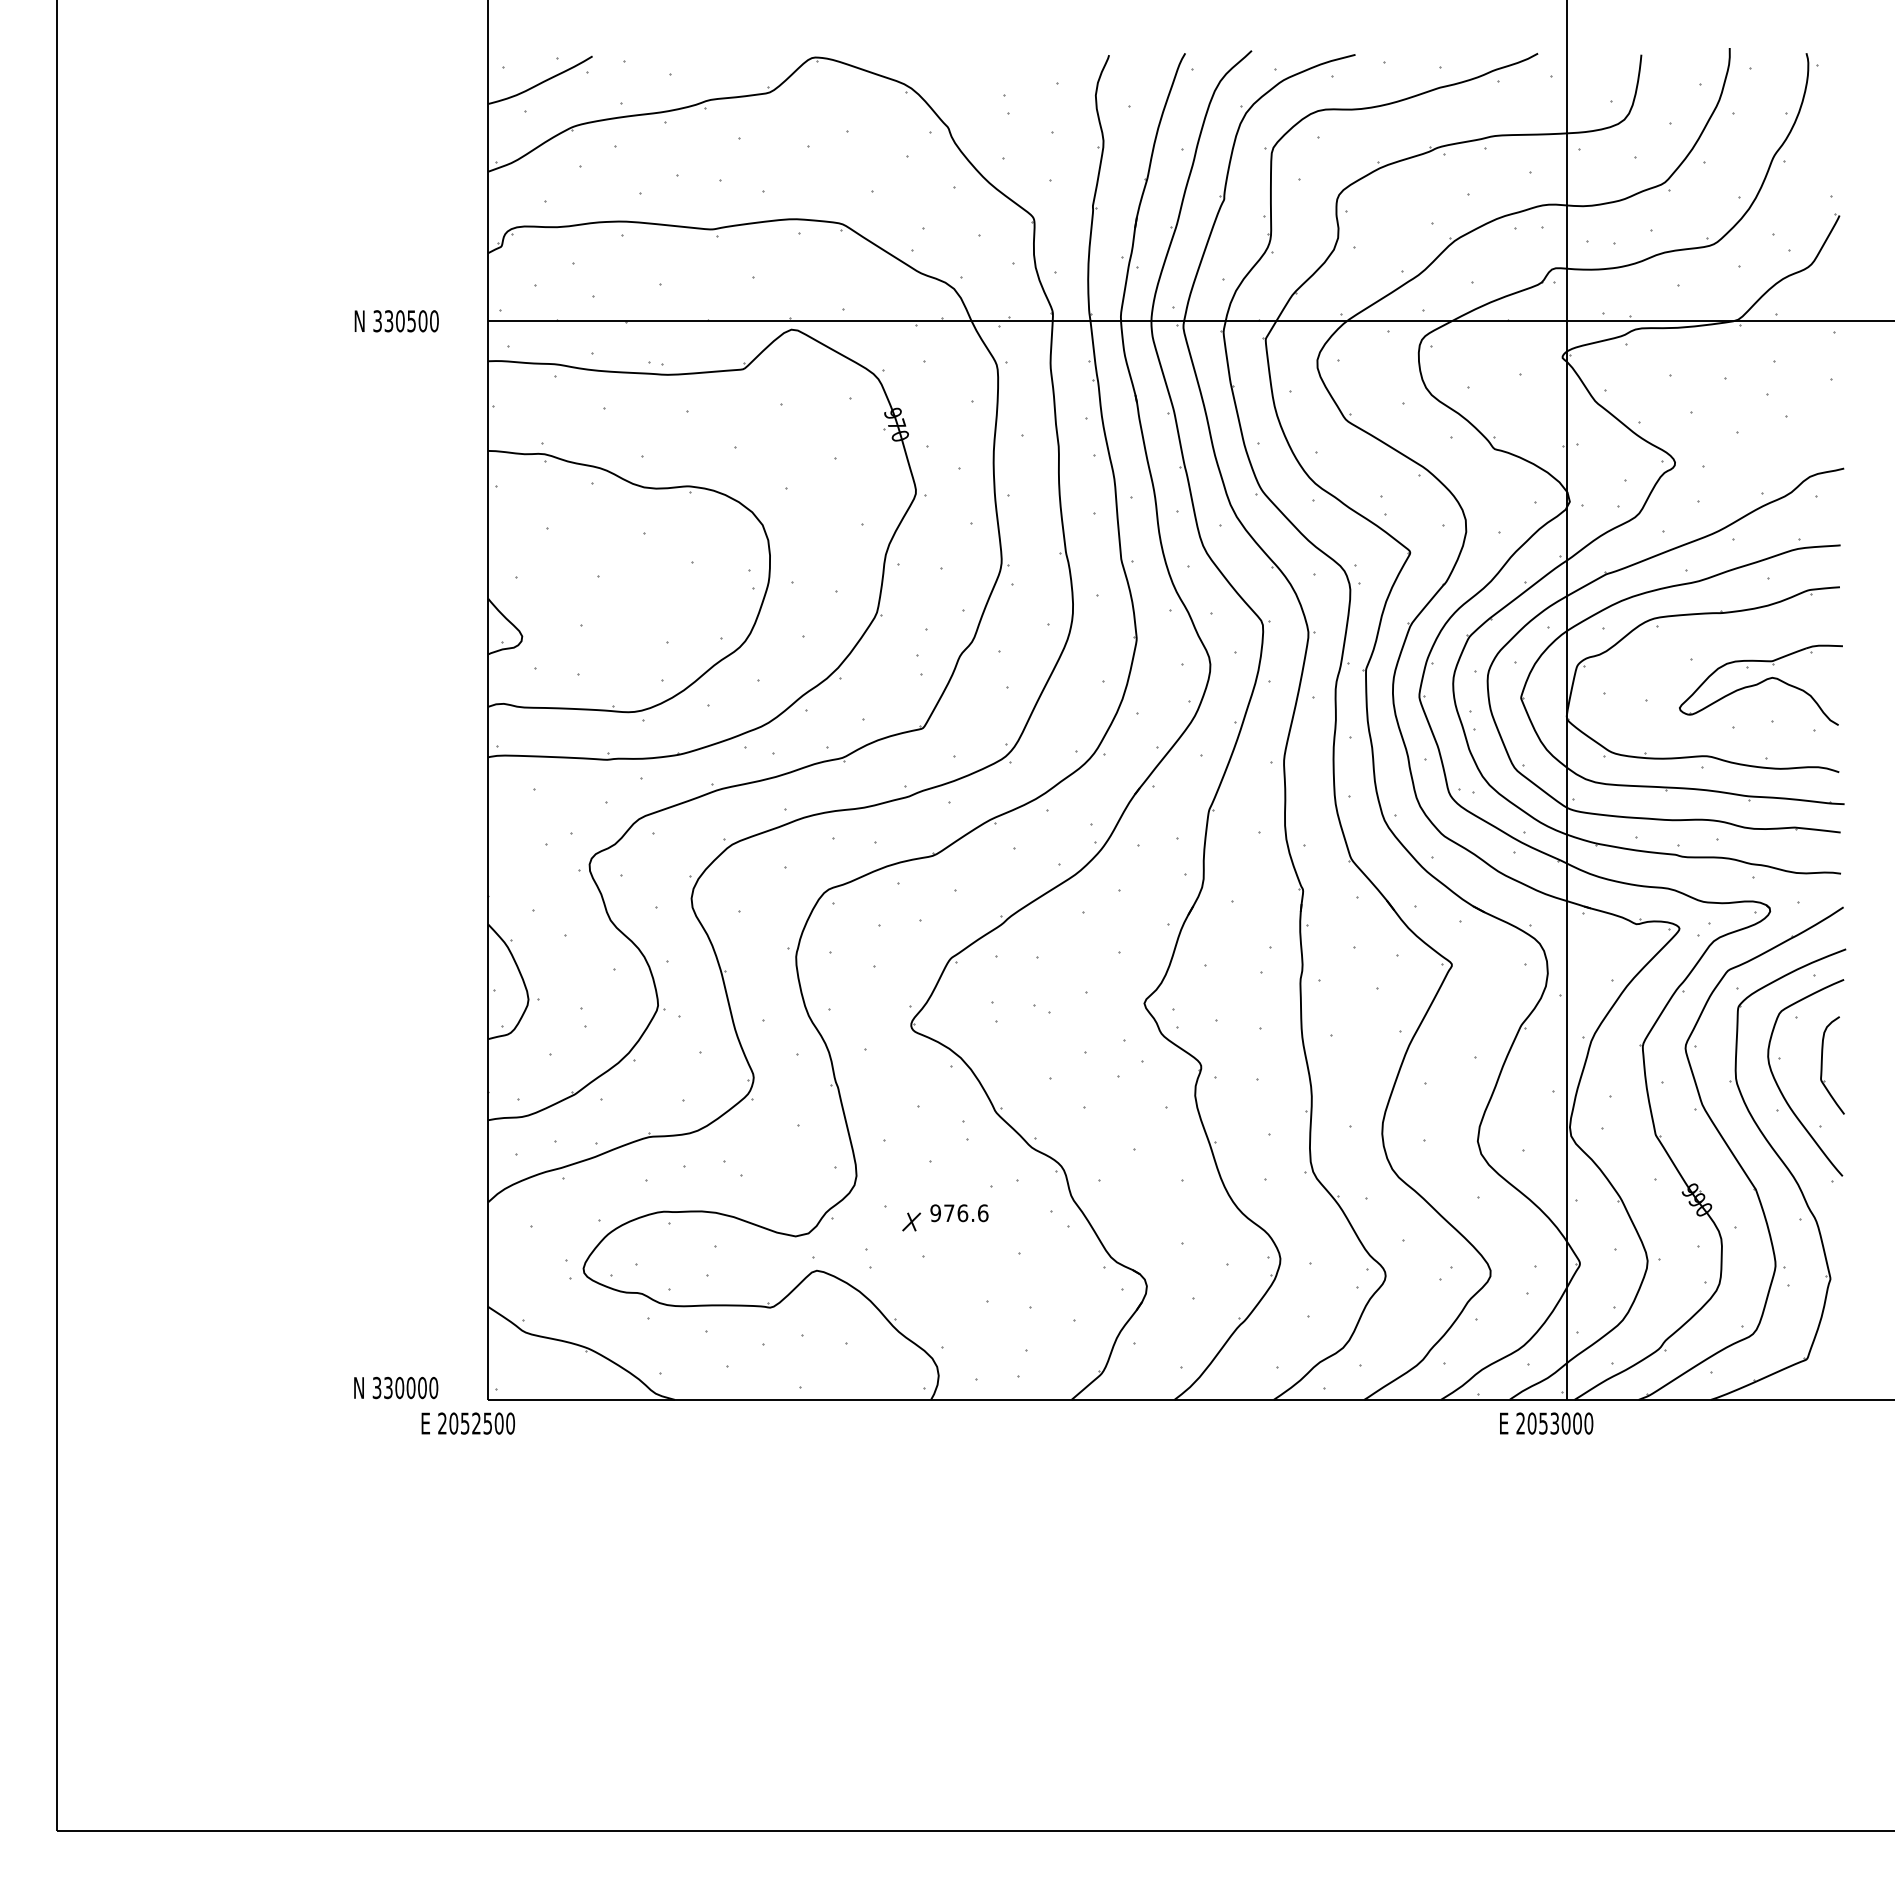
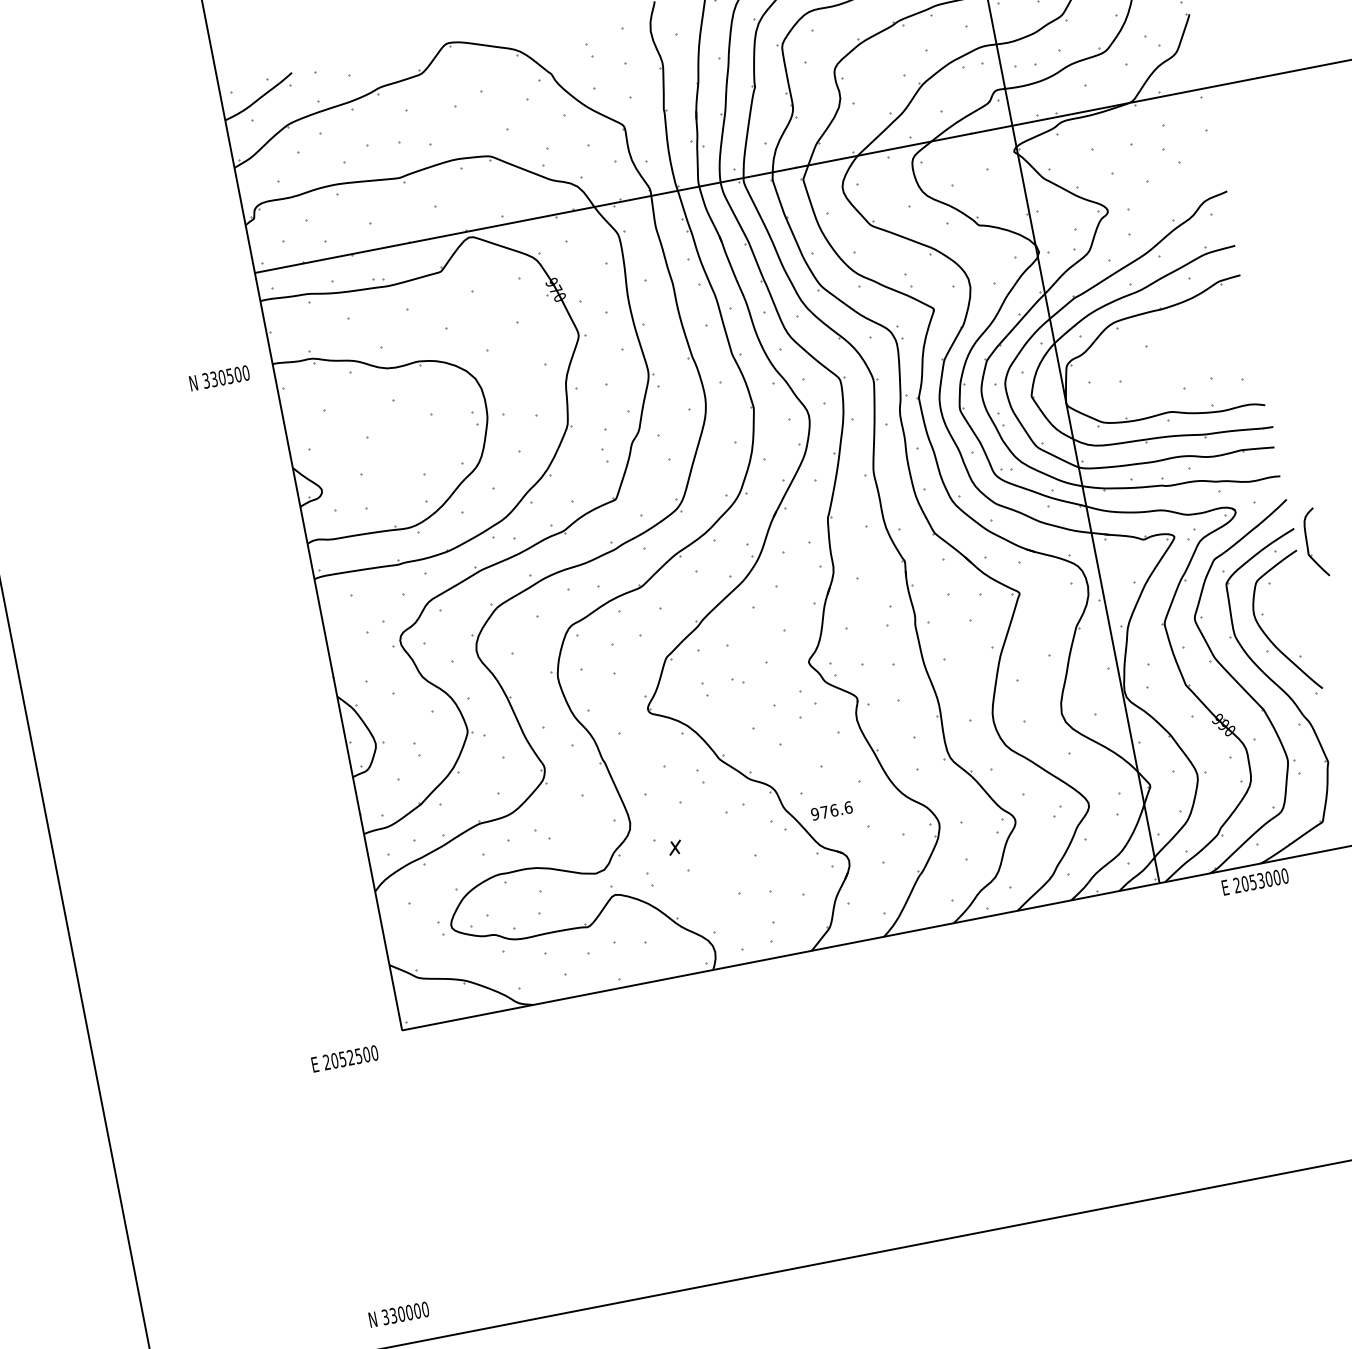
text: (396, 321) -> (219, 378), moved
part: (1760, 684) -> (1197, 354), removed
part: (1822, 1065) -> (1307, 544), moved
text: (959, 1213) -> (831, 811), moved
text: (396, 1387) -> (399, 1314), moved
text: (467, 1423) -> (344, 1058), moved
text: (1546, 1423) -> (1255, 881), moved

